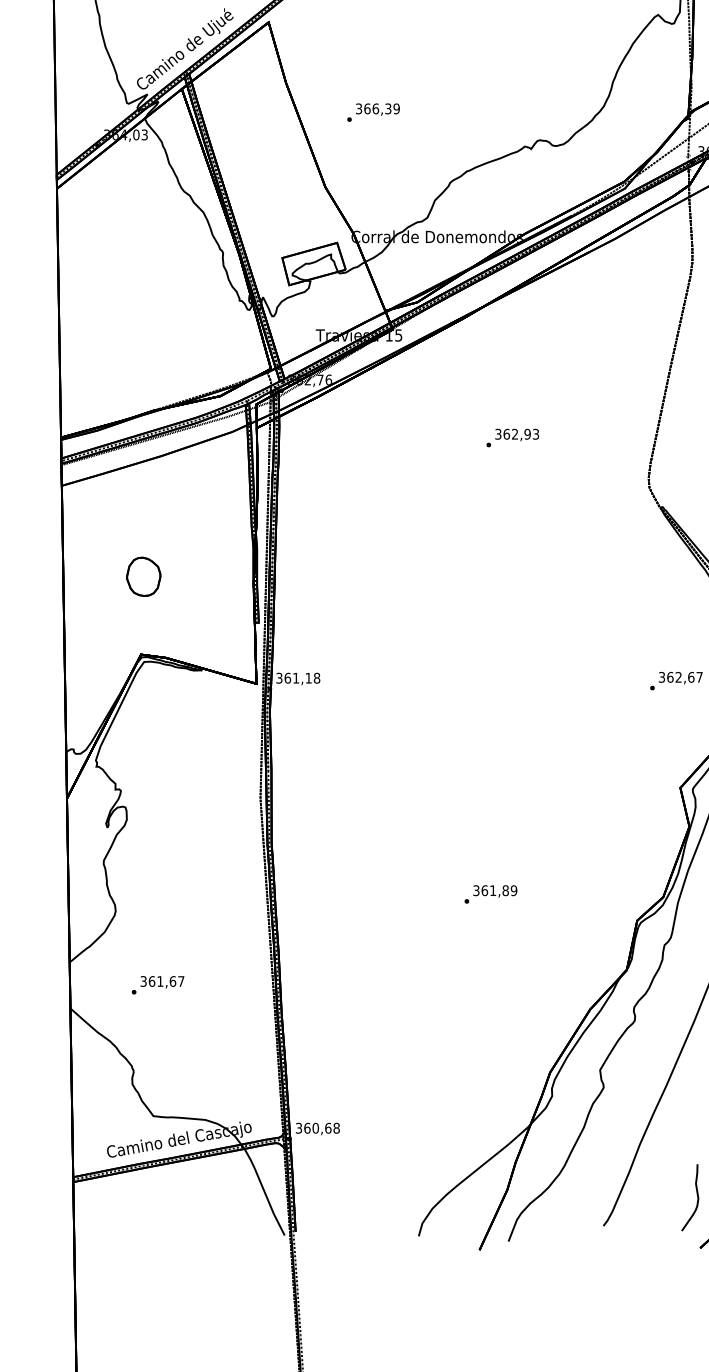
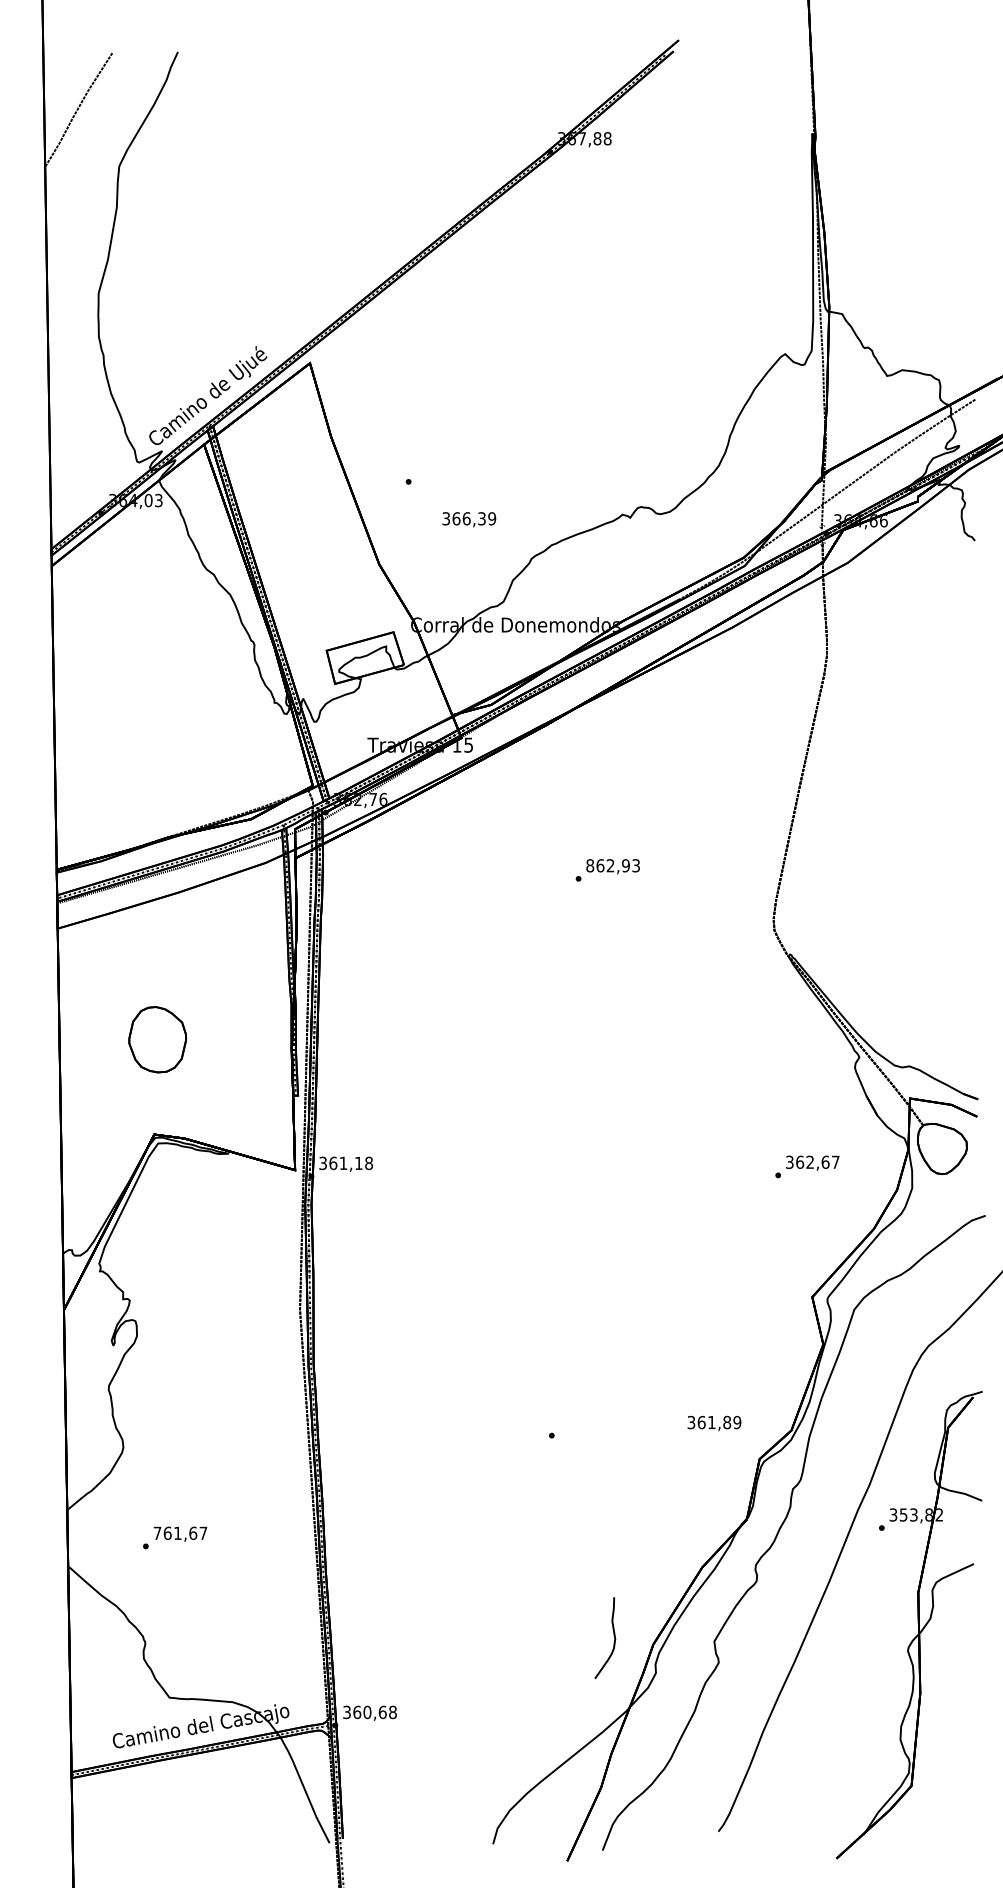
text: (378, 109) -> (469, 519), moved
text: (498, 434) -> (590, 865), 362,93 -> 862,93
part: (143, 576) -> (157, 1039), size x1.4
text: (495, 890) -> (714, 1422), moved
text: (143, 981) -> (157, 1533), 361,67 -> 761,67
curve: (696, 1196) -> (613, 1636), moved

